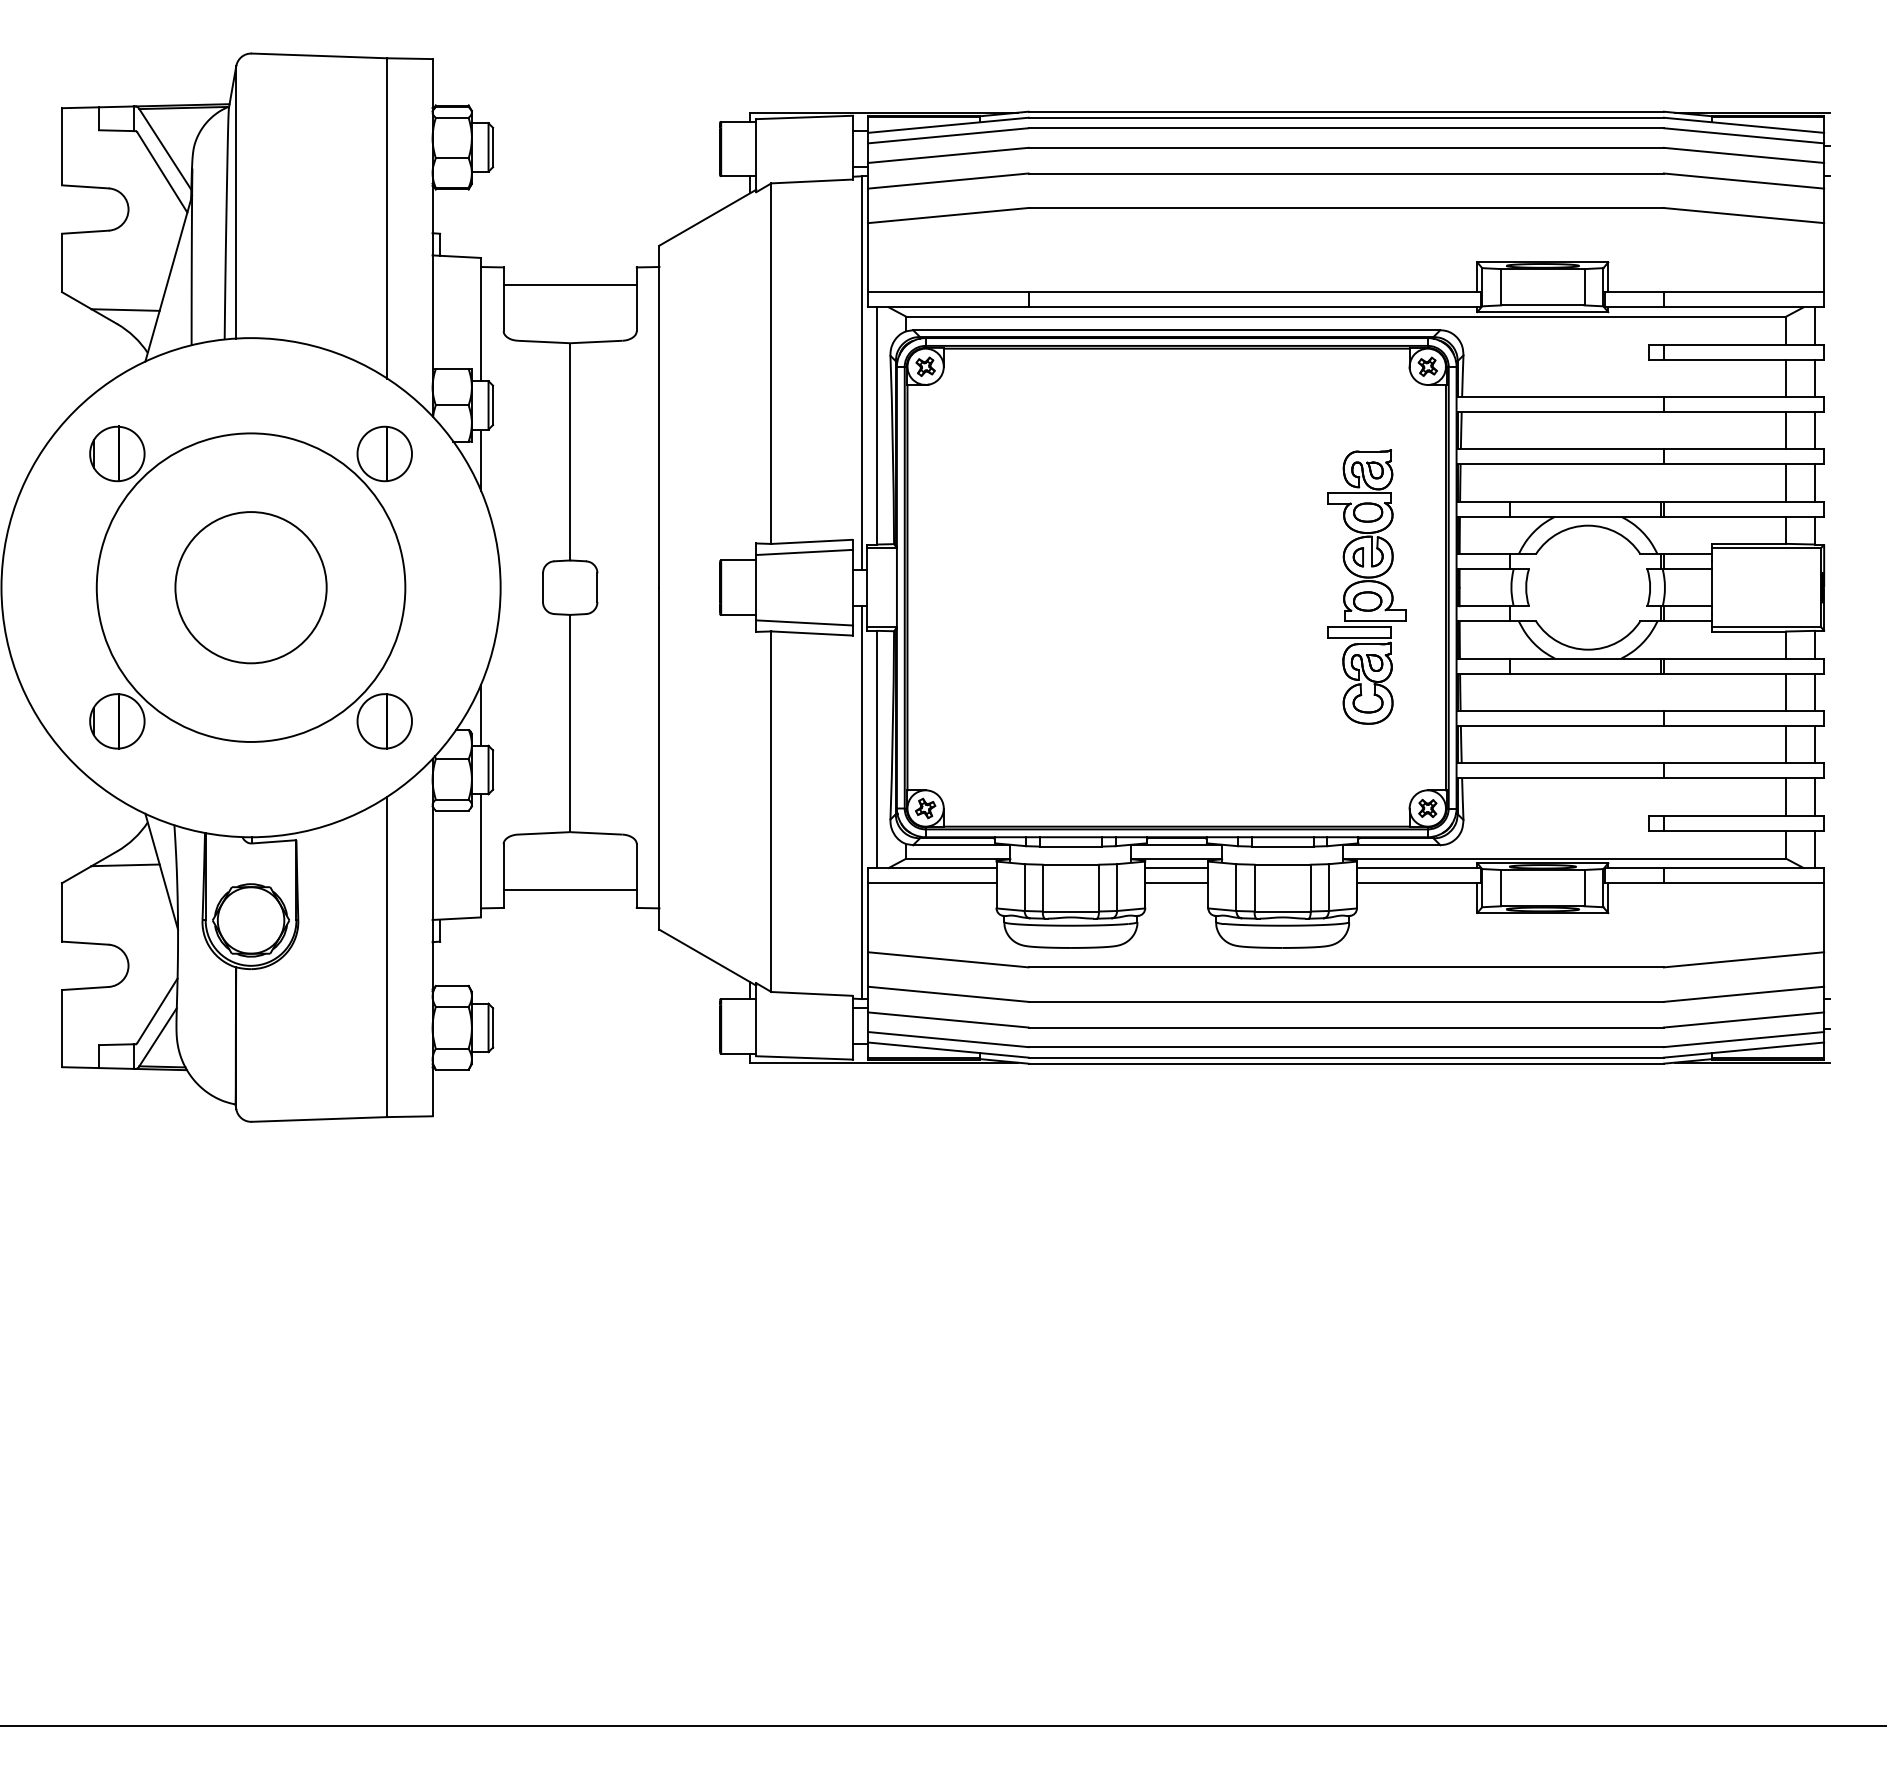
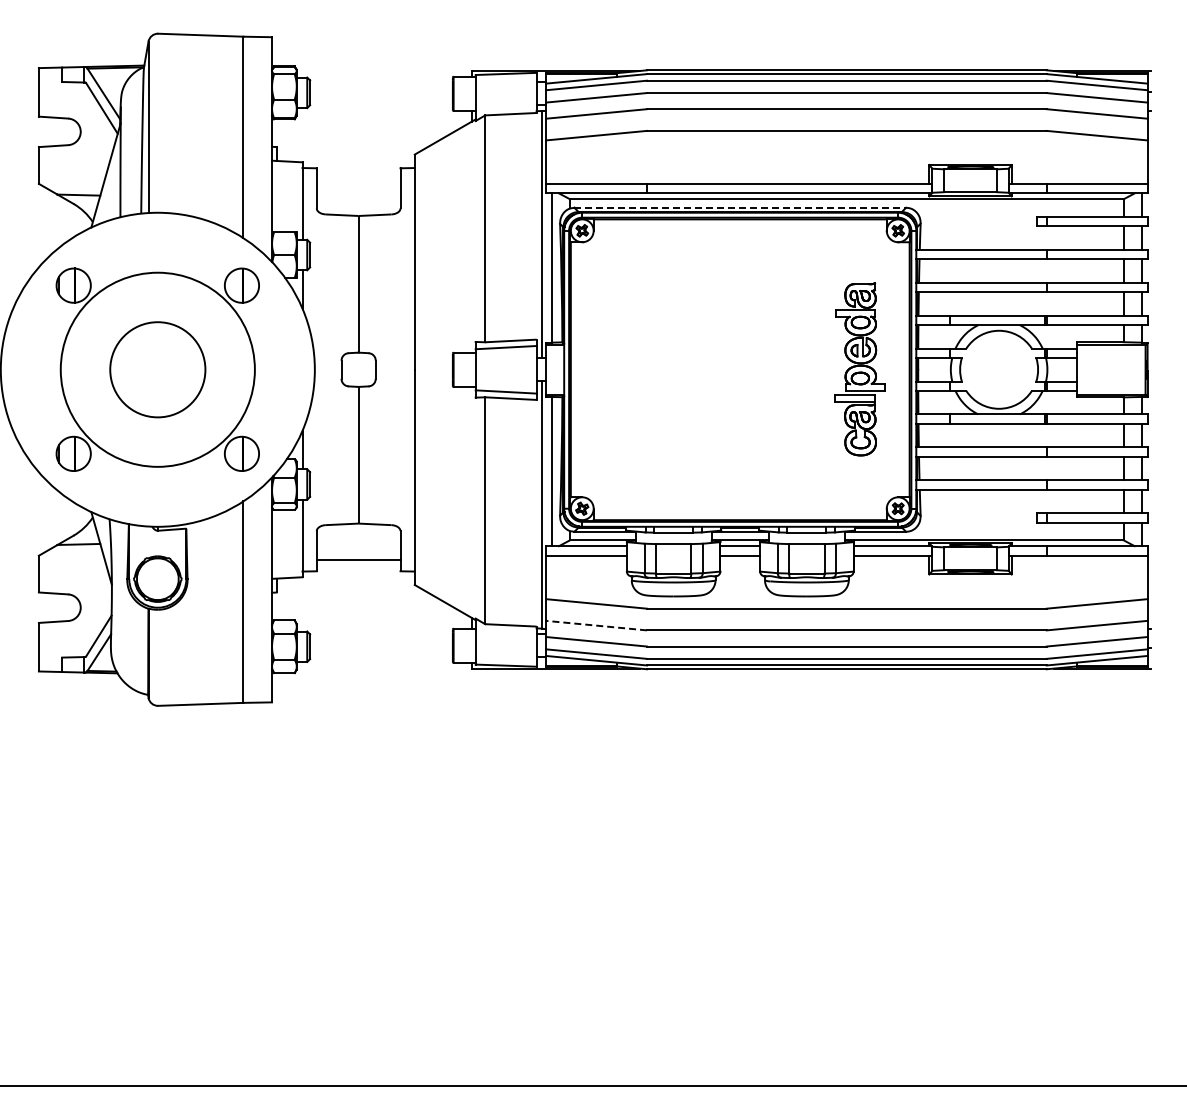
line: (569, 285) -> (358, 179), removed
line: (1177, 329) -> (740, 207), solid -> dashed
line: (948, 994) -> (596, 625), solid -> dashed

